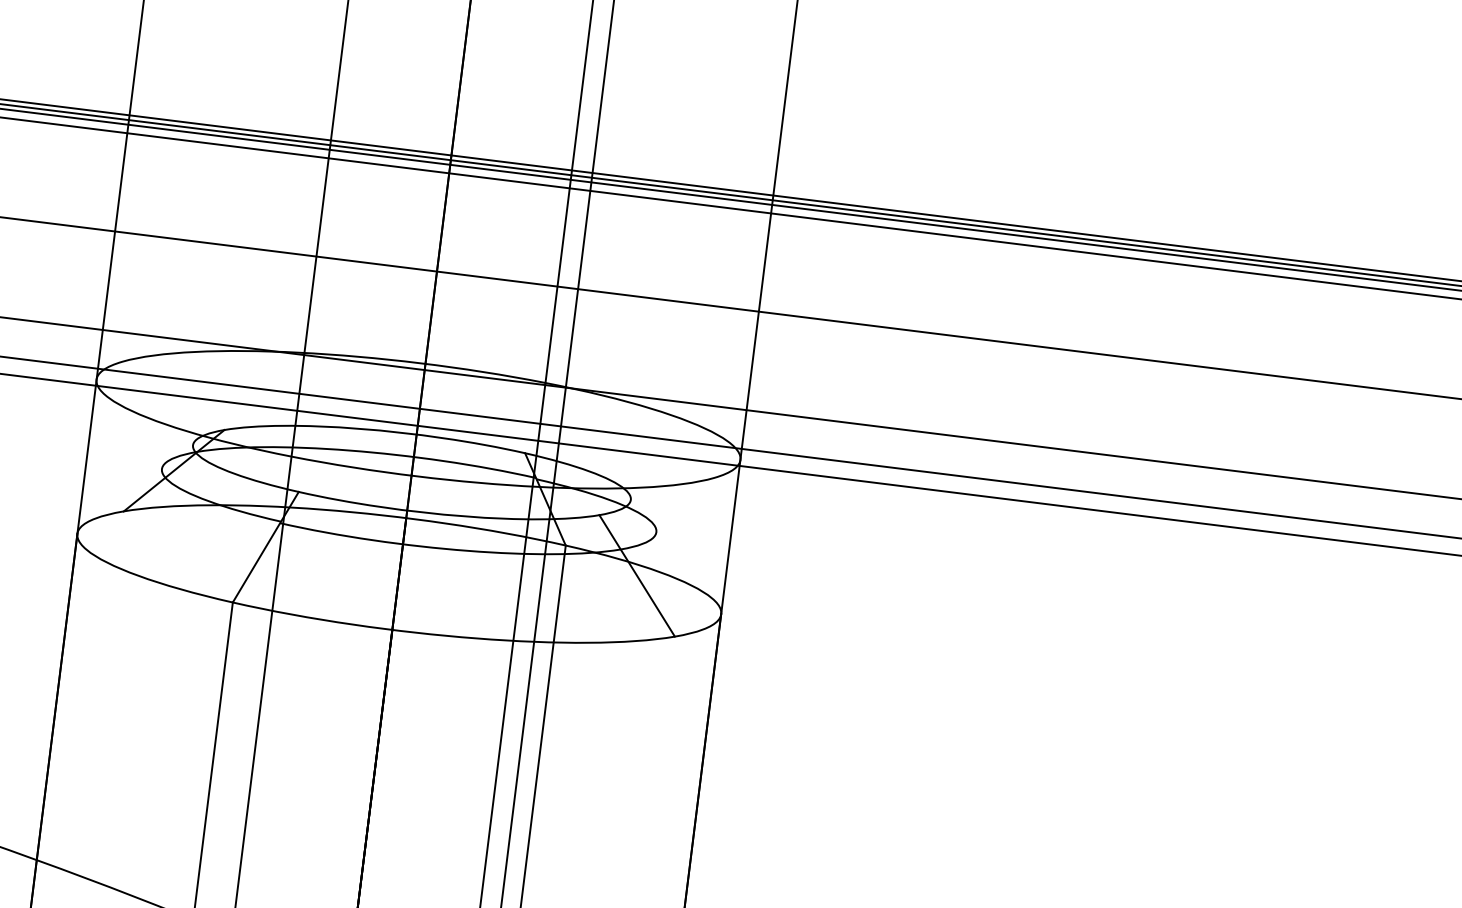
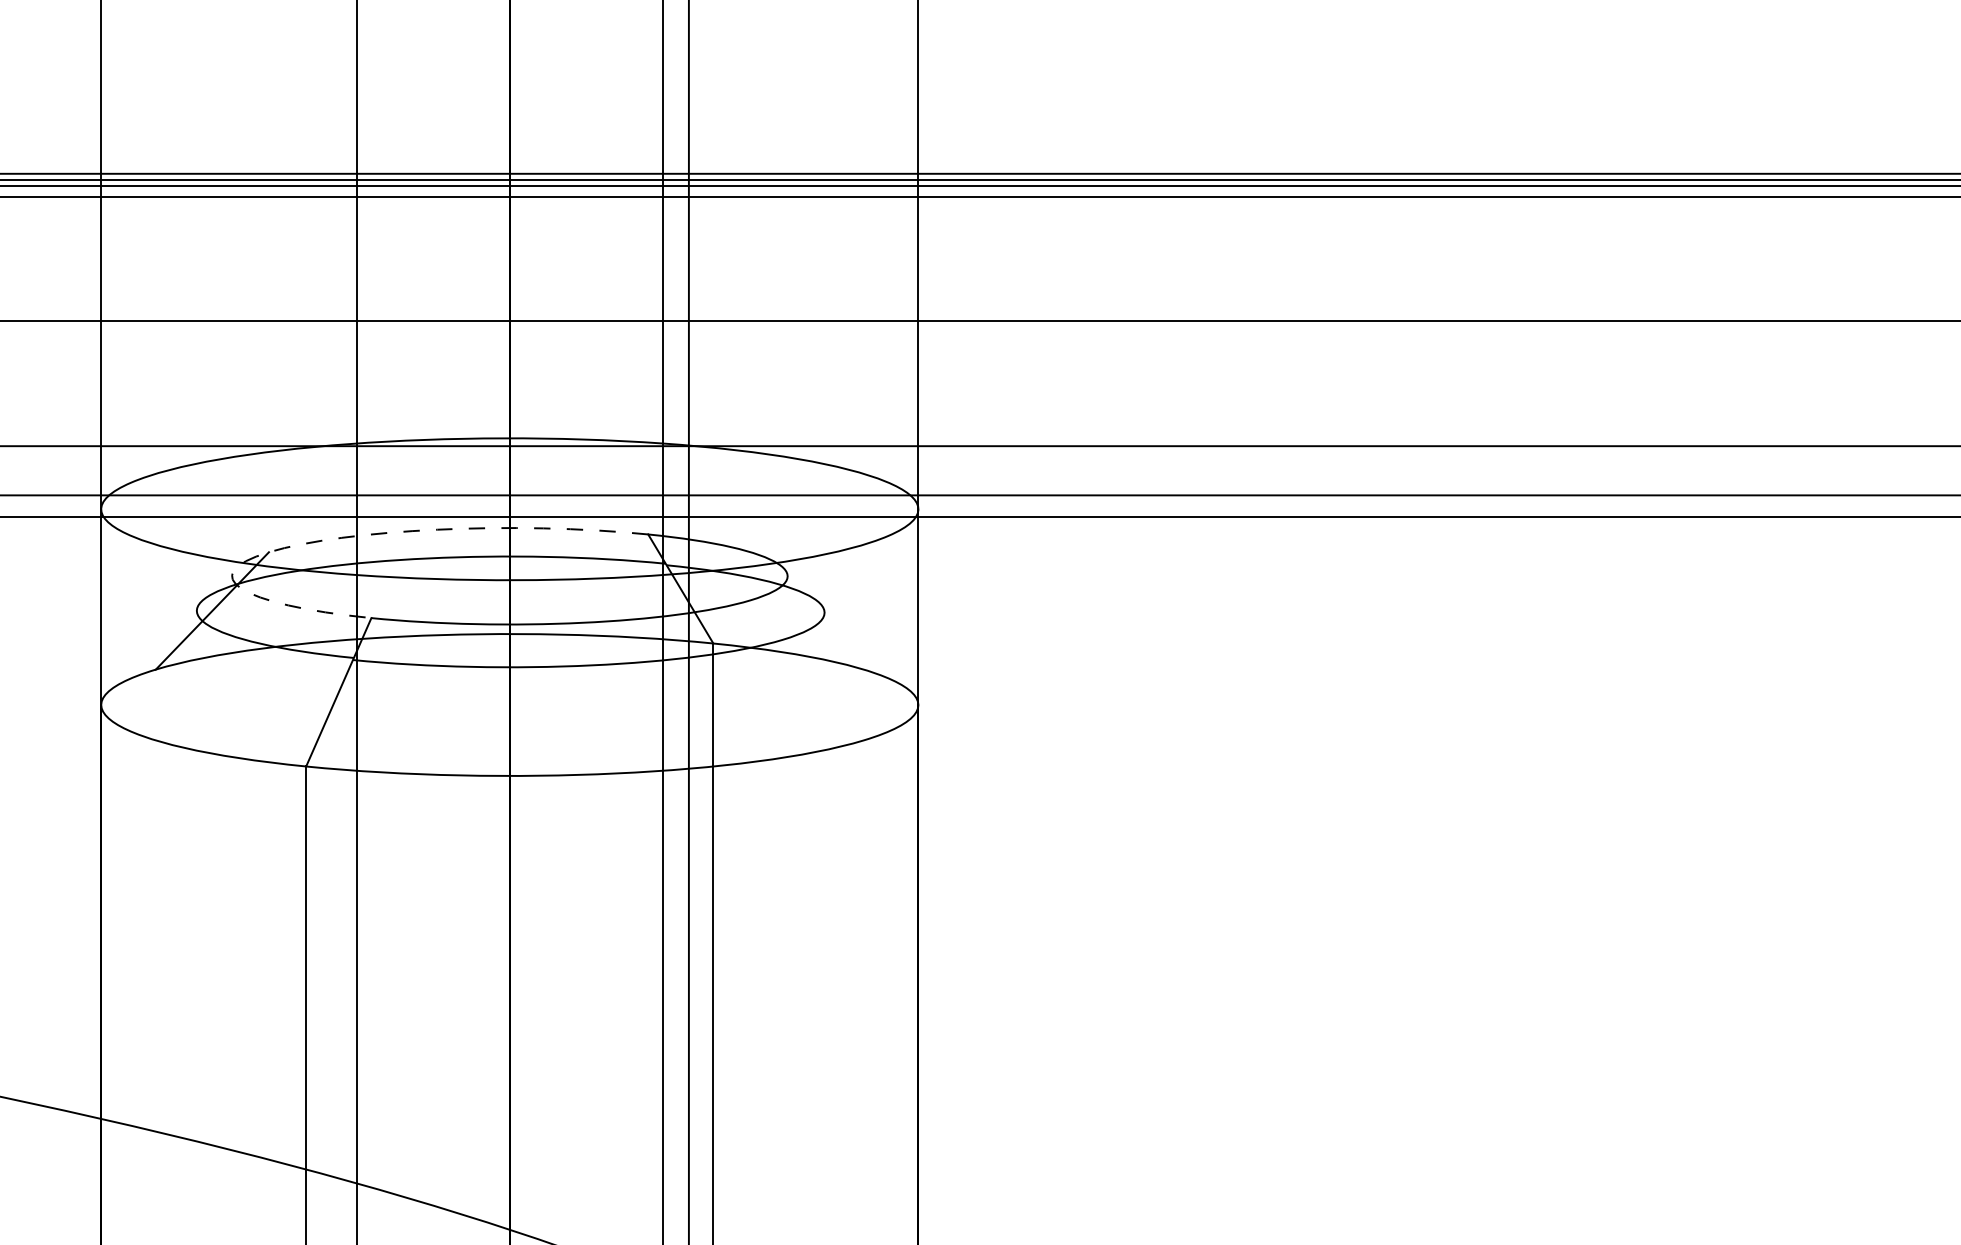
arc: (281, 426) -> (339, 538), solid -> dashed
line: (636, 575) -> (806, 670), removed

